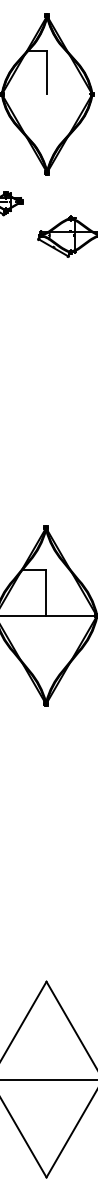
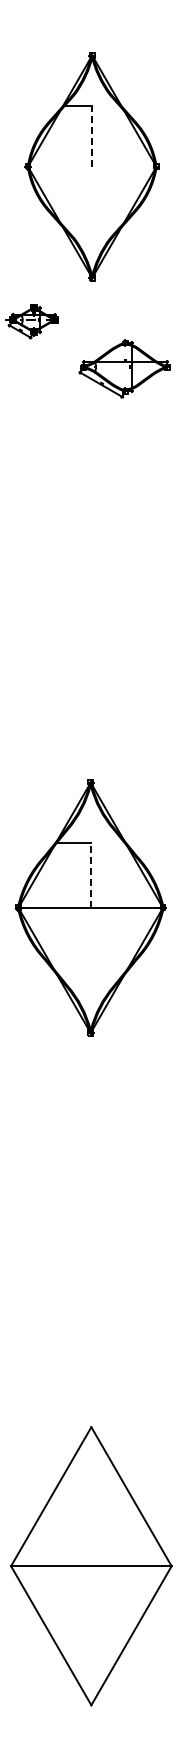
line: (47, 73) -> (92, 136), solid -> dashed
line: (45, 593) -> (90, 875), solid -> dashed

